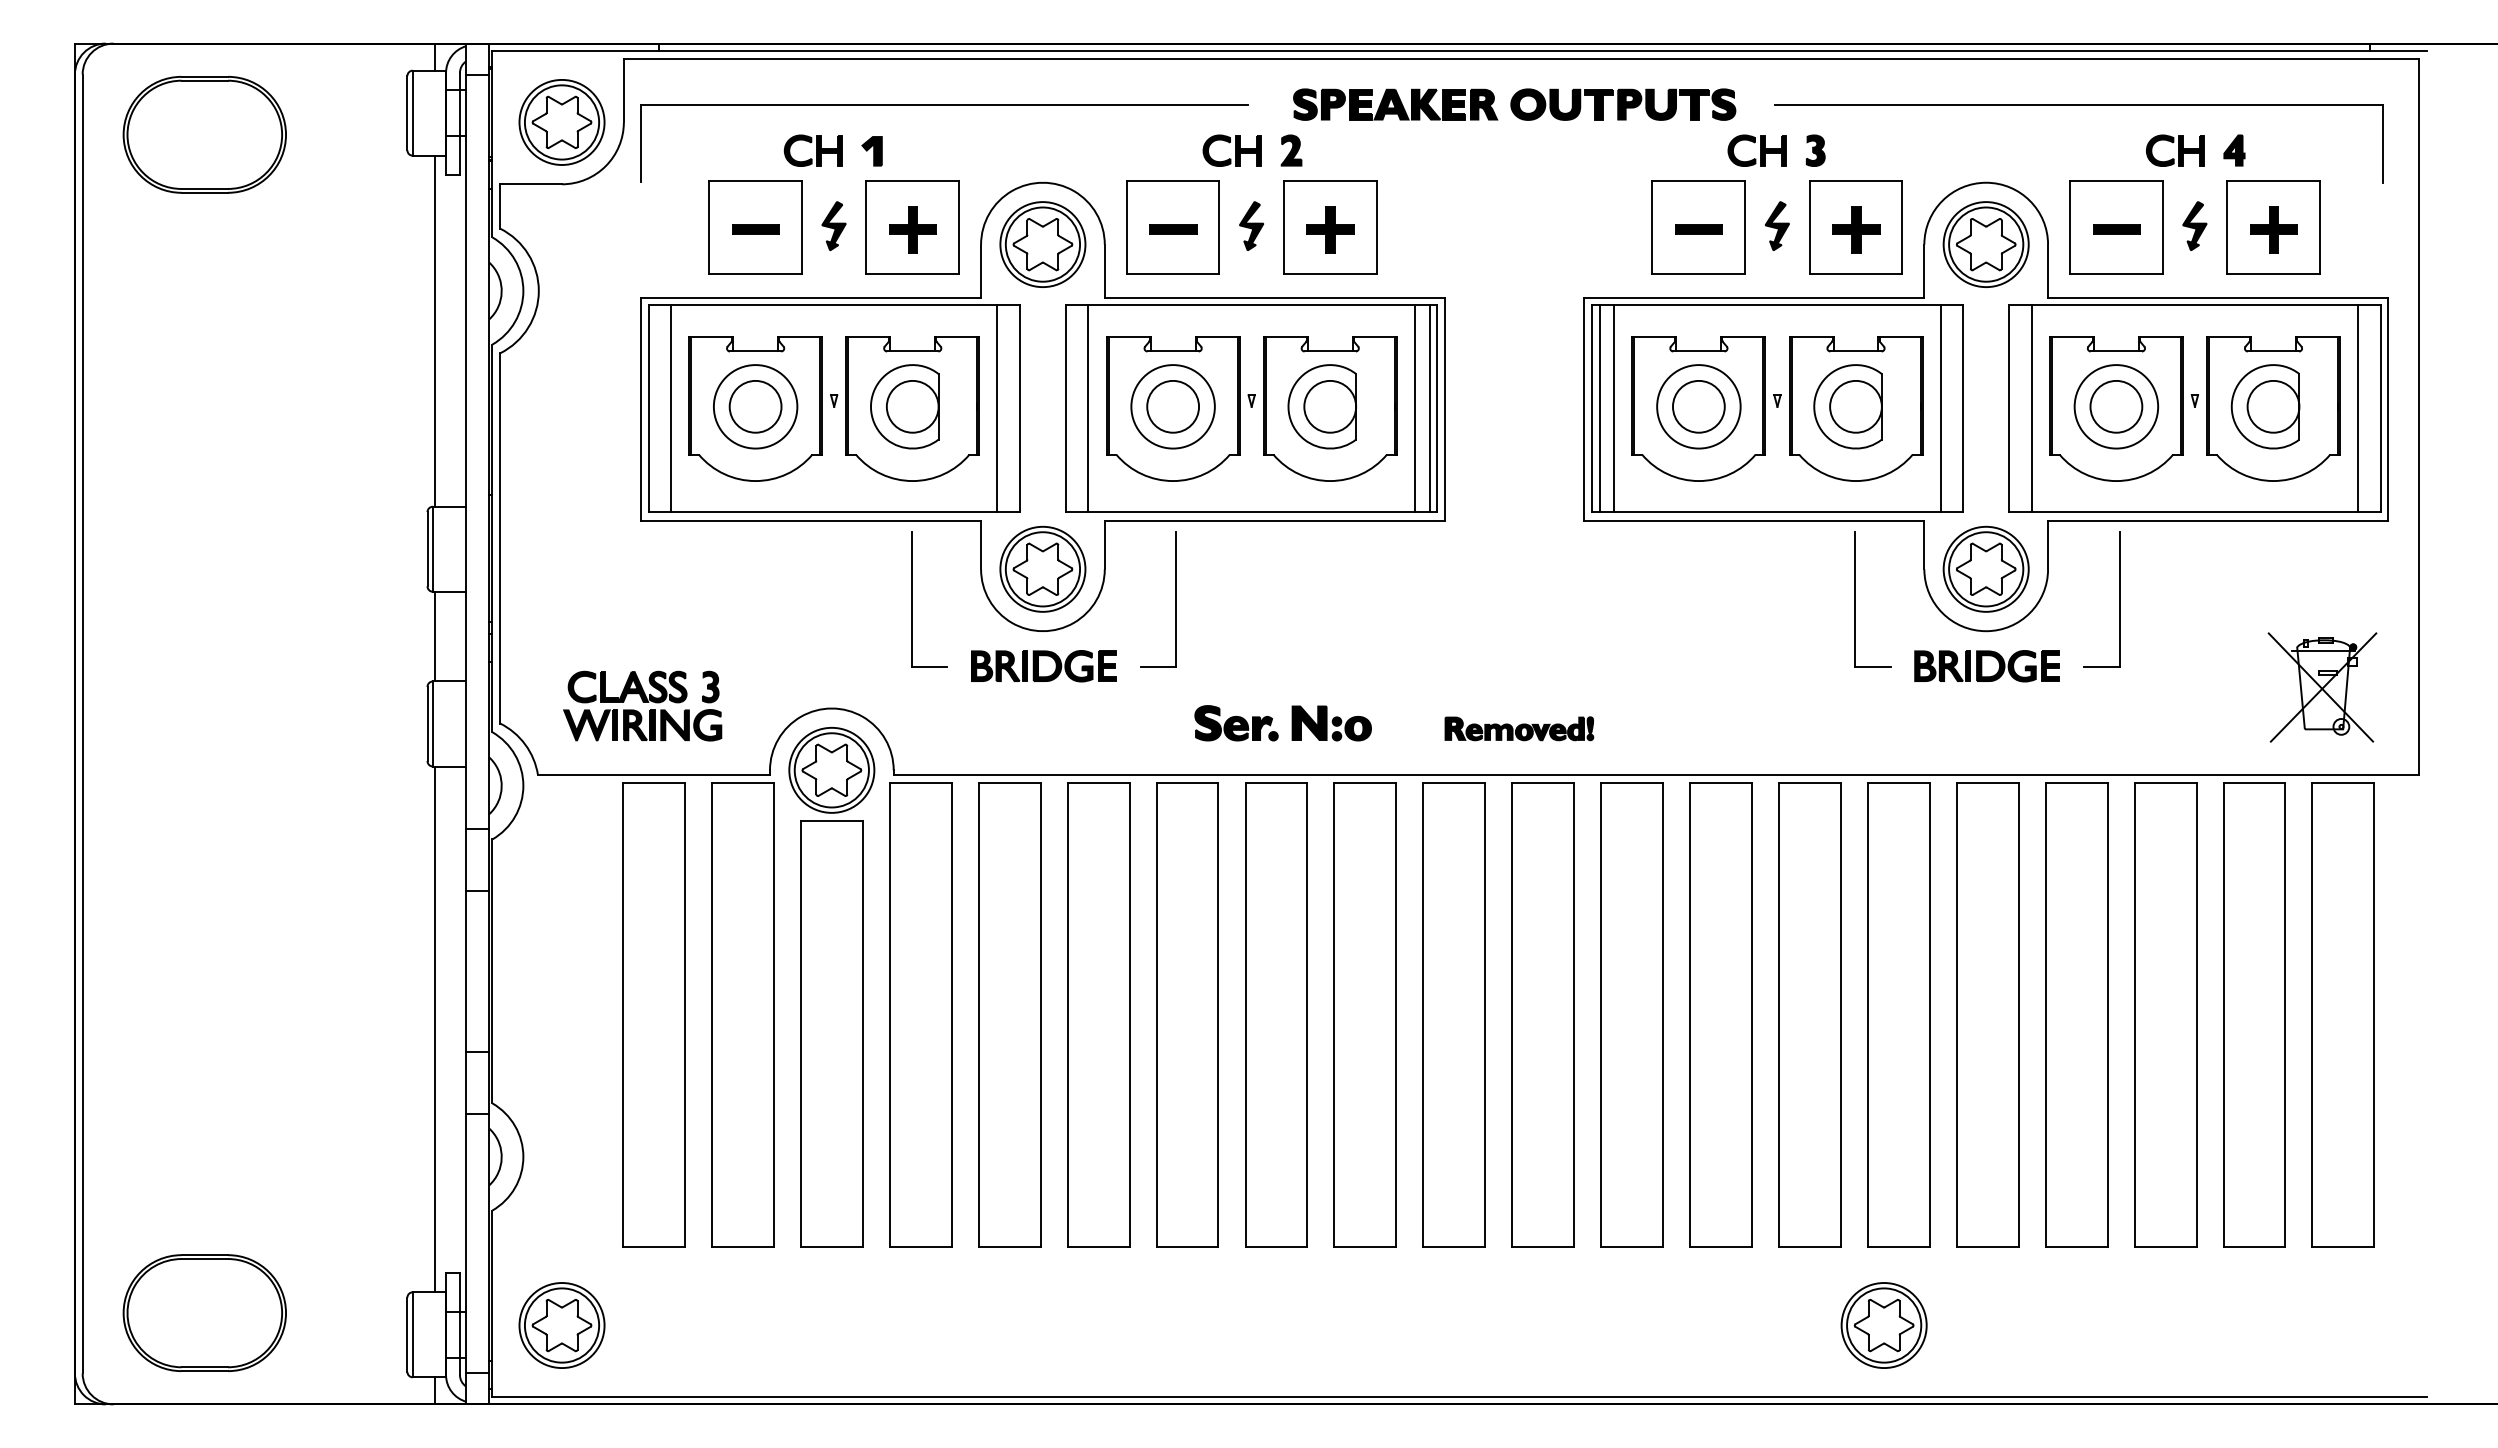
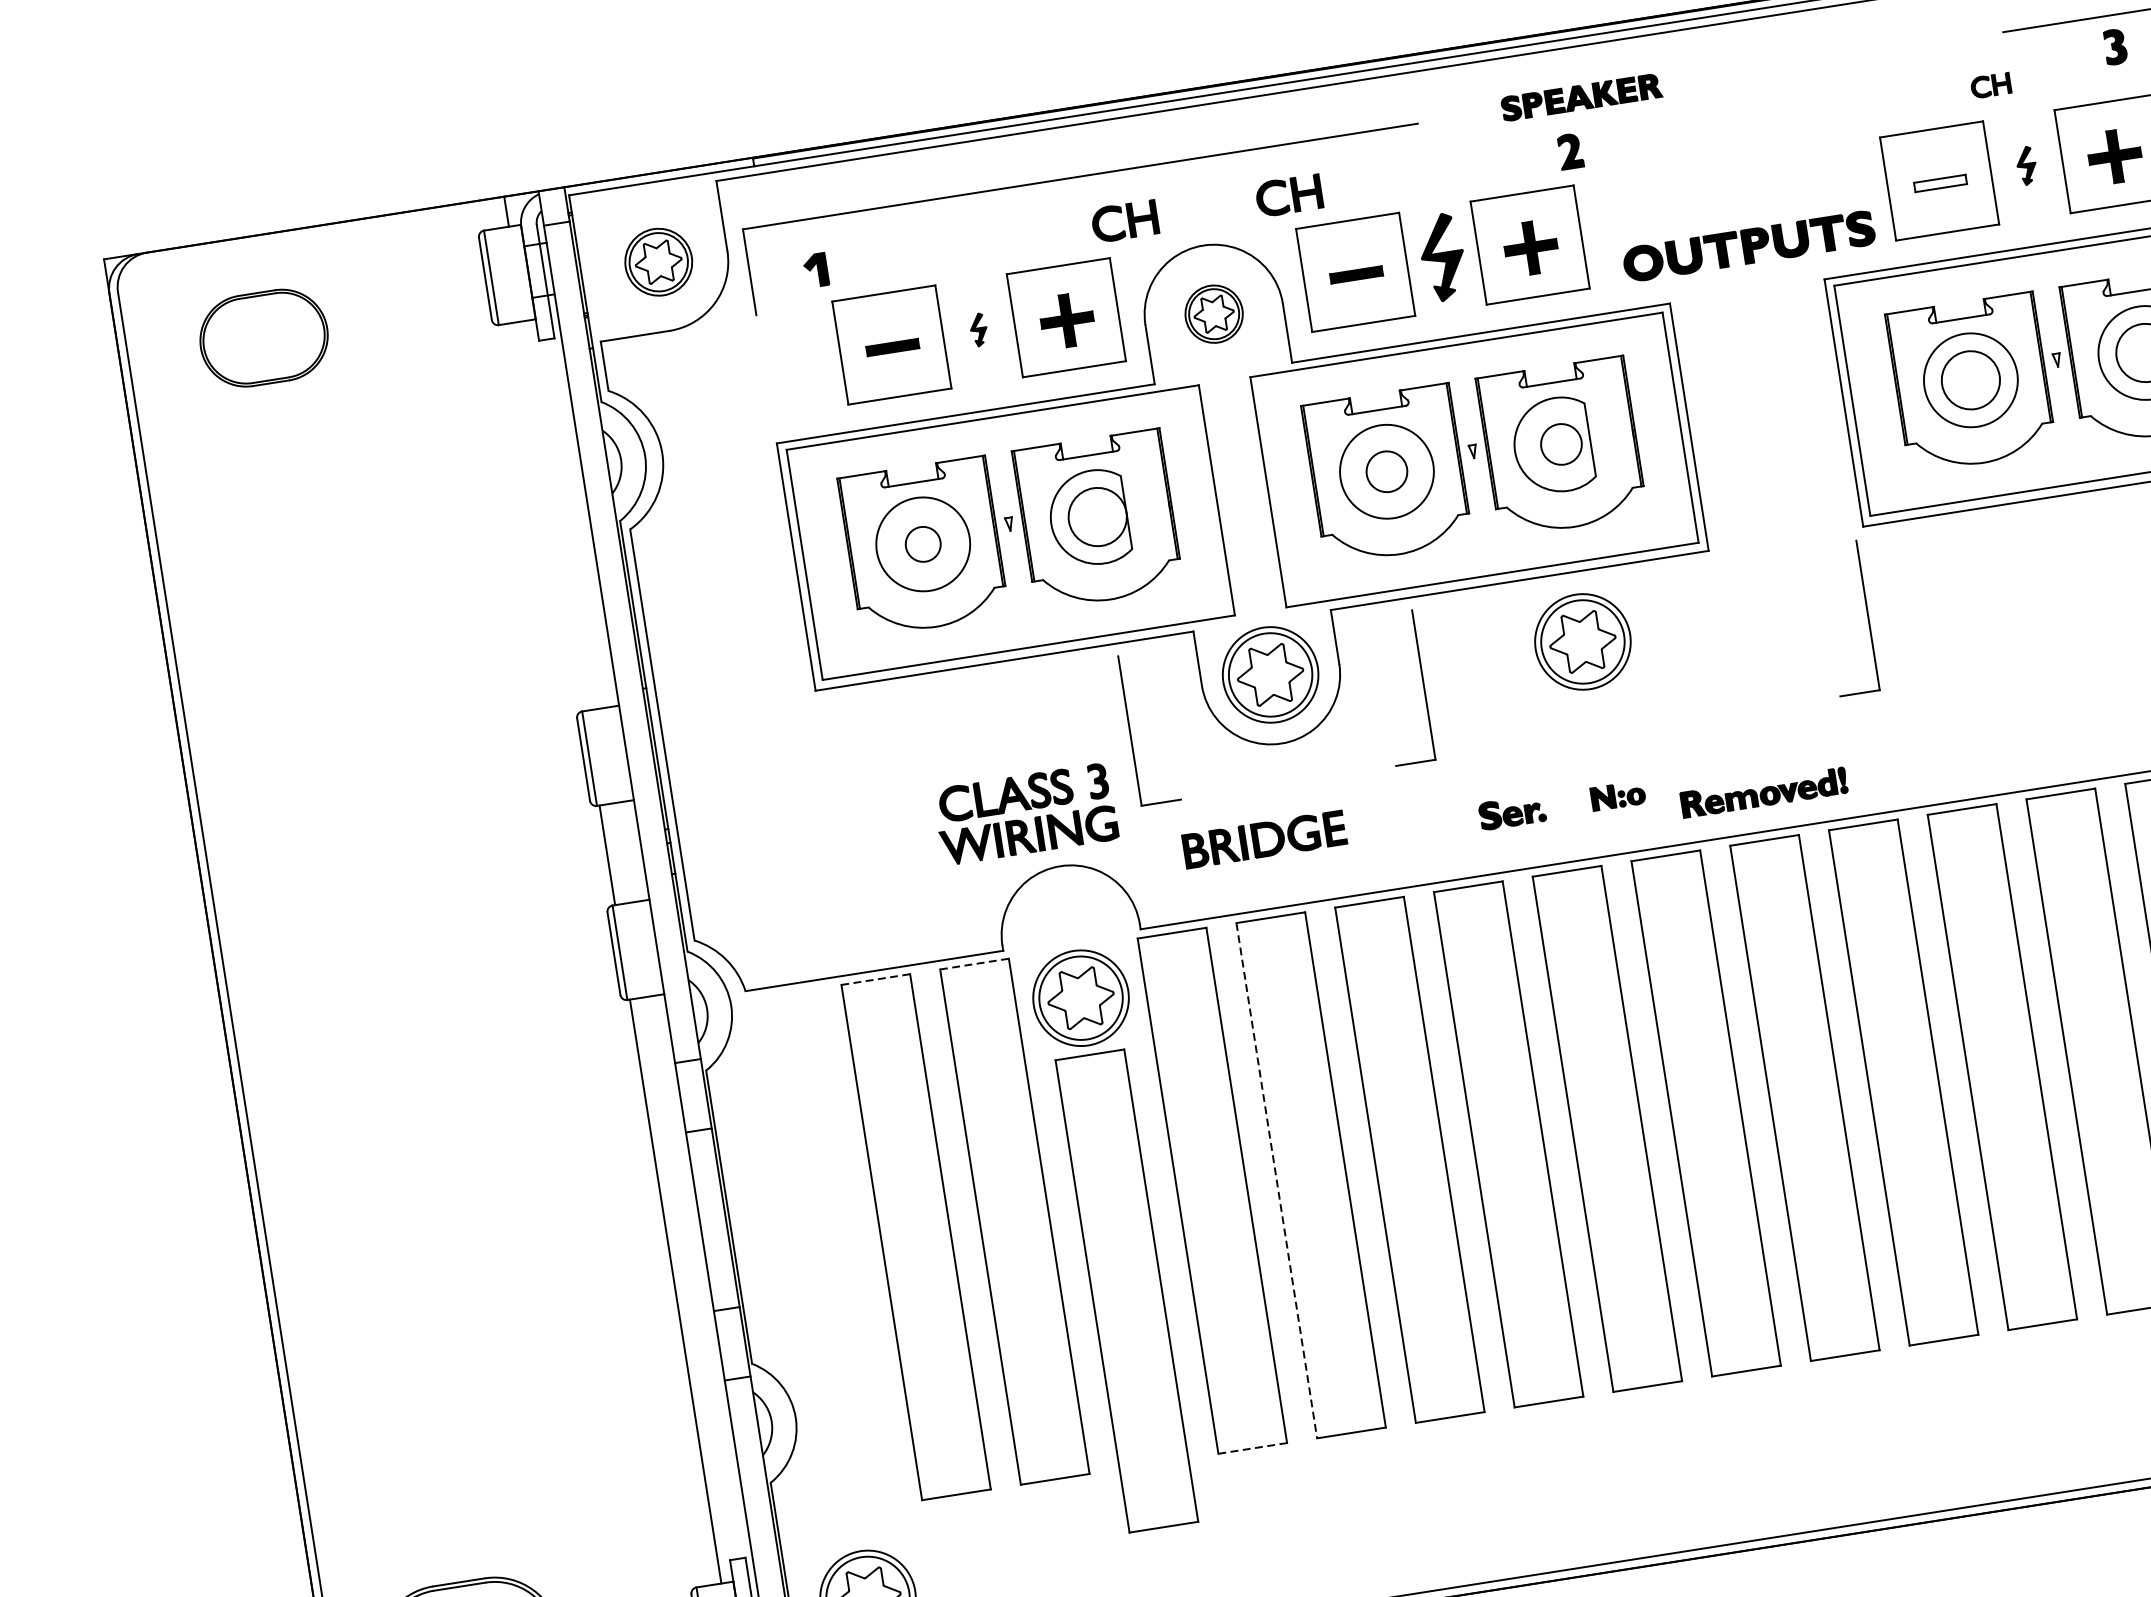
part: (1395, 104) -> (1581, 97), size x0.7
part: (1623, 104) -> (1749, 246), moved
part: (561, 122) -> (658, 262), size x0.7
part: (204, 134) -> (263, 337), size x0.7
part: (812, 150) -> (1123, 221), moved
part: (1231, 150) -> (1288, 195), moved
part: (1291, 150) -> (1570, 151), moved
part: (1756, 150) -> (1990, 85), size x0.6
part: (1815, 150) -> (2115, 46), moved
part: (871, 151) -> (815, 270), moved
part: (833, 225) -> (978, 329), size x0.6
part: (1251, 225) -> (1442, 256), size x1.6
part: (1777, 225) -> (2026, 165), size x0.7
fill: (1699, 229) -> (1940, 183), removed
part: (1042, 244) -> (1213, 314), size x0.6
line: (435, 330) -> (554, 515), removed
circle: (755, 406) -> (923, 544), size x0.6
circle: (1173, 406) -> (1387, 471), size x0.7
circle: (1330, 406) -> (1561, 444), size x0.7
line: (670, 407) -> (828, 559), removed
line: (997, 407) -> (1192, 503), removed
line: (1088, 407) -> (1293, 487), removed
line: (1414, 407) -> (1655, 430), removed
line: (1614, 407) -> (1877, 395), removed
line: (1429, 408) -> (1671, 429), removed
line: (1599, 408) -> (1860, 399), removed
part: (1321, 582) -> (1582, 641), added
part: (1575, 599) -> (1867, 615), added
part: (1043, 666) -> (1264, 839), moved
part: (642, 705) -> (1025, 813), moved
part: (1236, 723) -> (1512, 812), size x0.7
part: (1331, 723) -> (1617, 795), size x0.6
part: (1519, 728) -> (1764, 792), moved
line: (654, 782) -> (876, 979), solid -> dashed
line: (742, 782) -> (974, 963), solid -> dashed
part: (831, 987) -> (1118, 1239), moved
line: (978, 1014) -> (1276, 1180), solid -> dashed
line: (920, 1246) -> (1252, 1448), solid -> dashed

